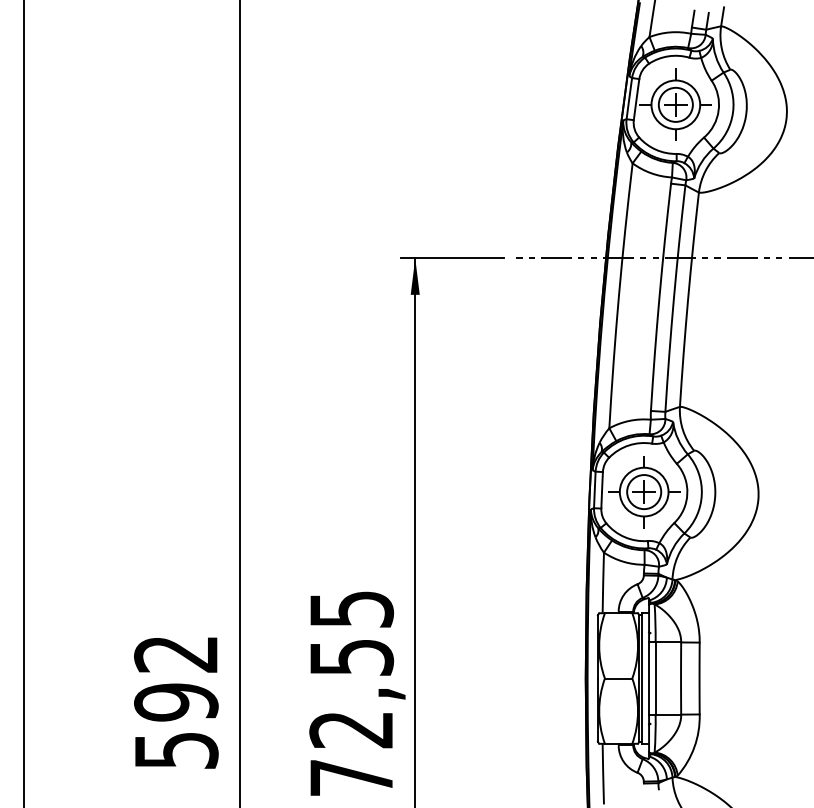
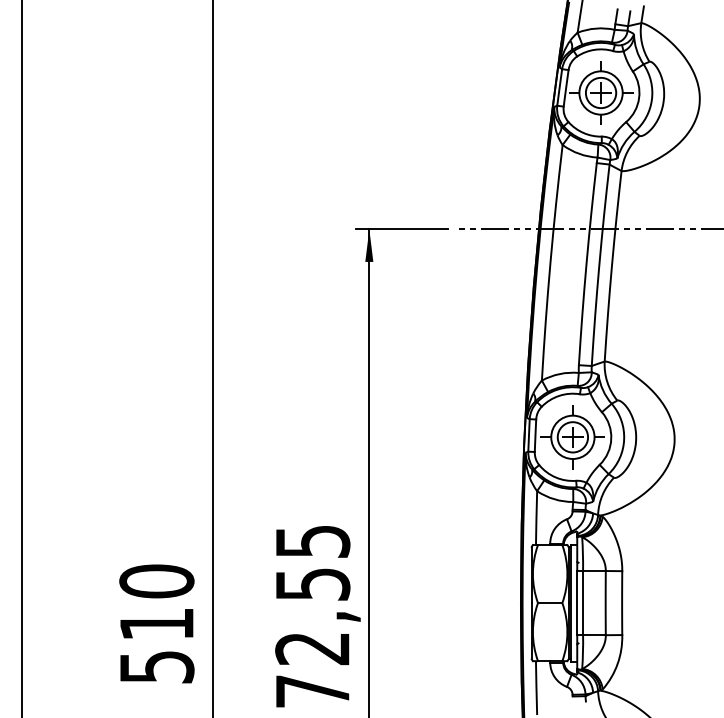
text: (176, 678) -> (157, 603), 592 -> 510

